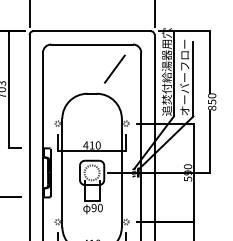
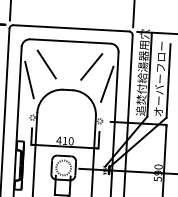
line: (69, 68) -> (47, 63), added
line: (52, 85) -> (29, 79), added
line: (131, 85) -> (107, 83), added

